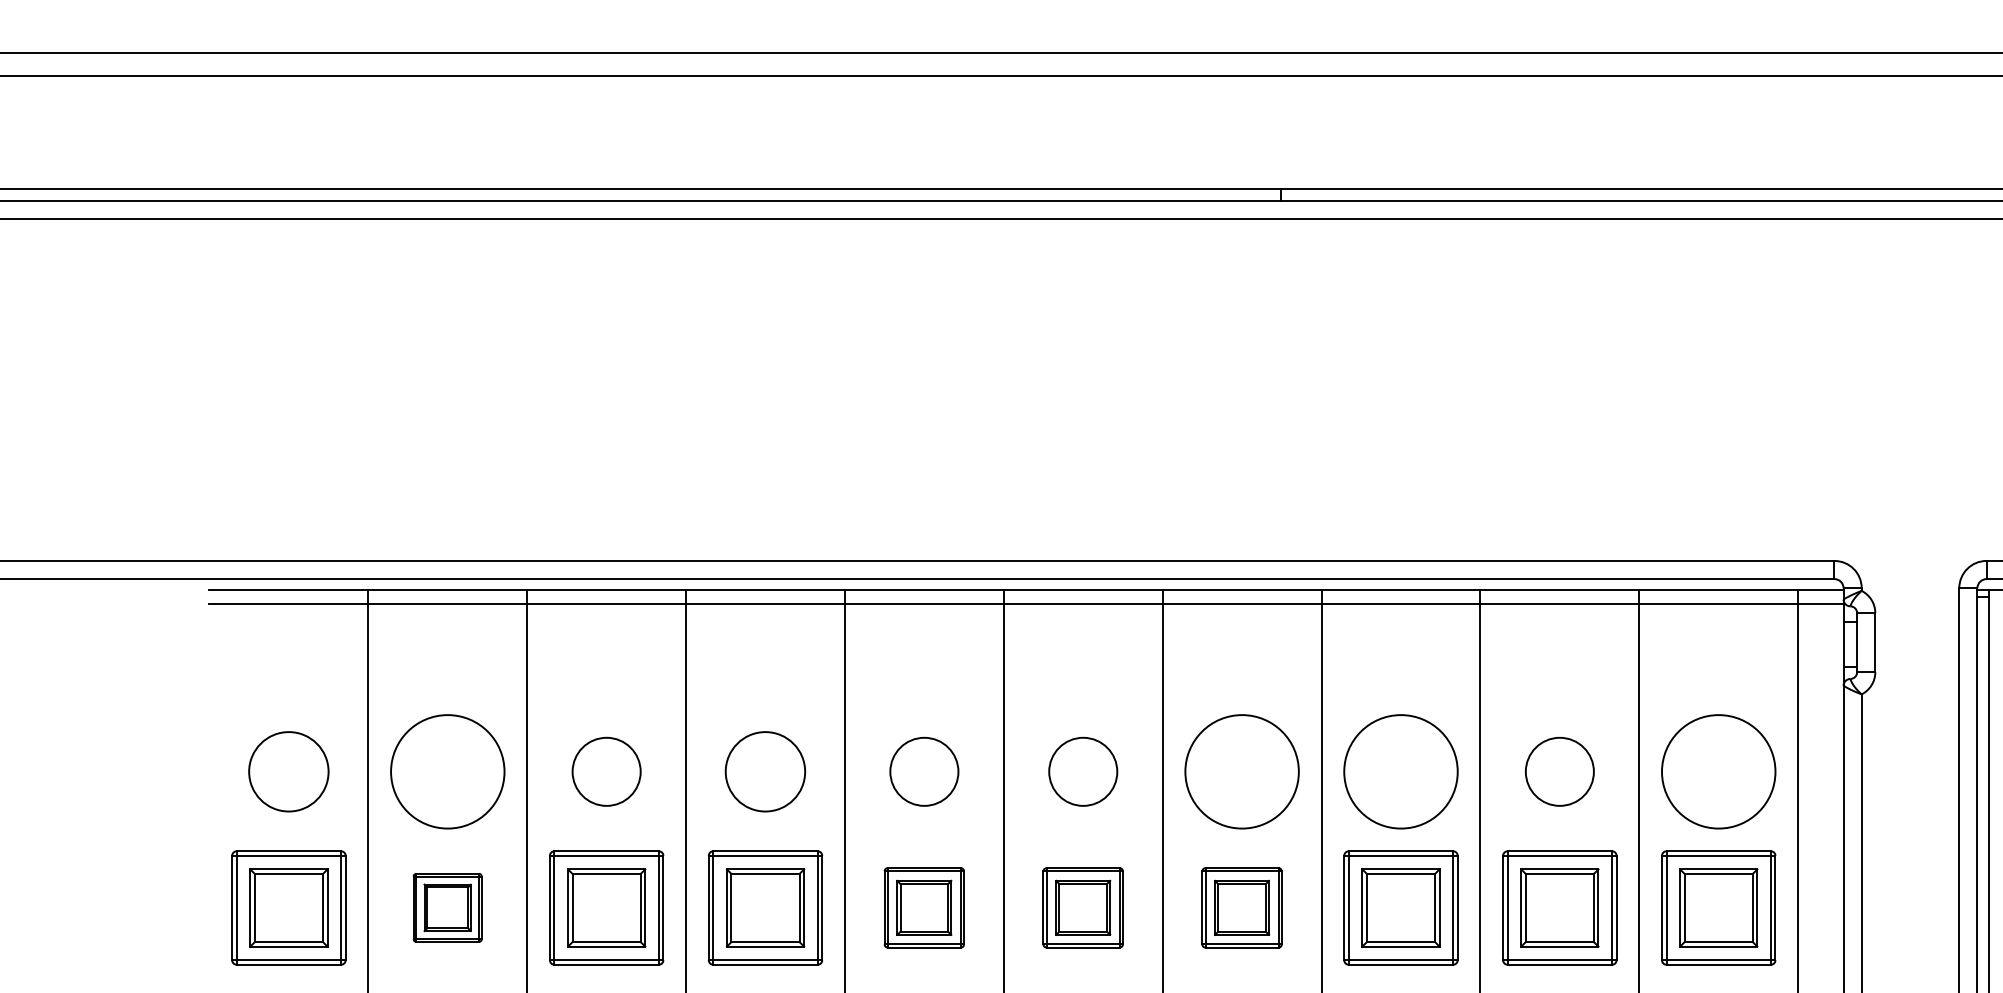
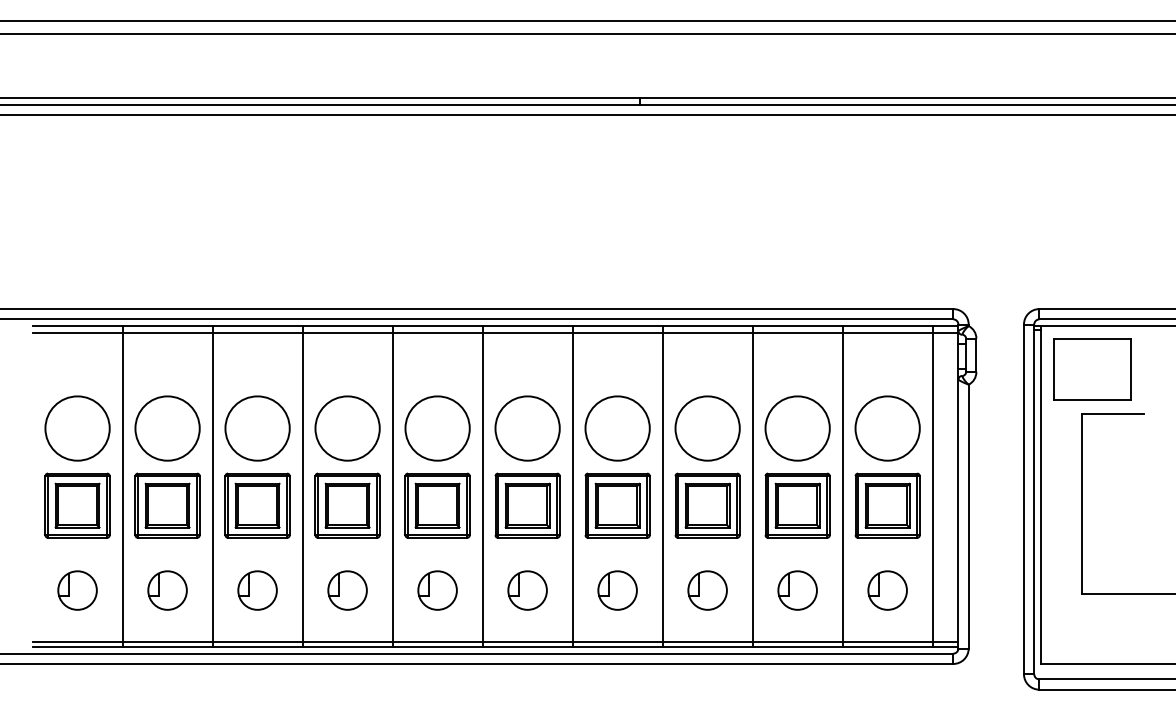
circle: (288, 771) -> (77, 428), size x1.43
circle: (606, 771) -> (257, 428), size x1.67
circle: (765, 771) -> (347, 428), size x1.43
circle: (924, 771) -> (437, 428), size x1.67
circle: (1083, 771) -> (527, 428), size x1.67
circle: (1559, 771) -> (797, 428), size x1.67
part: (447, 907) -> (167, 505), size x1.67
part: (924, 907) -> (437, 505), size x1.43
part: (1083, 907) -> (527, 505), size x1.43
part: (1241, 907) -> (617, 505), size x1.43

